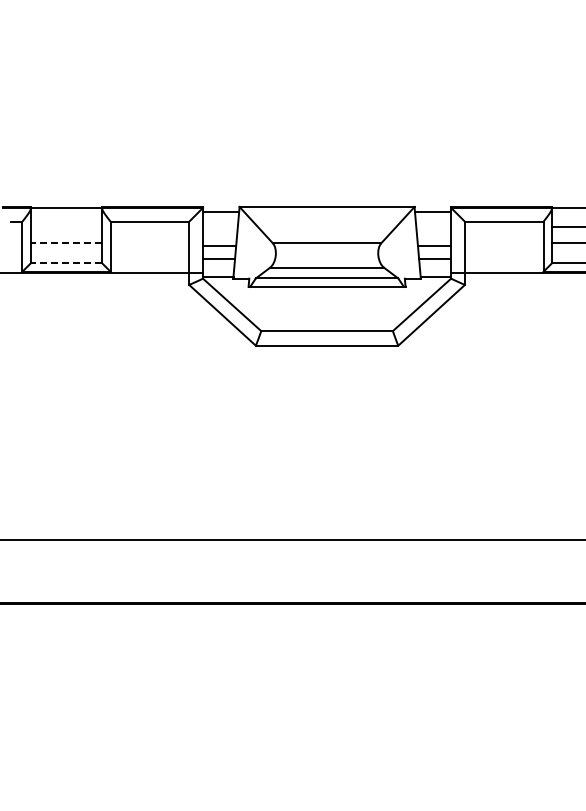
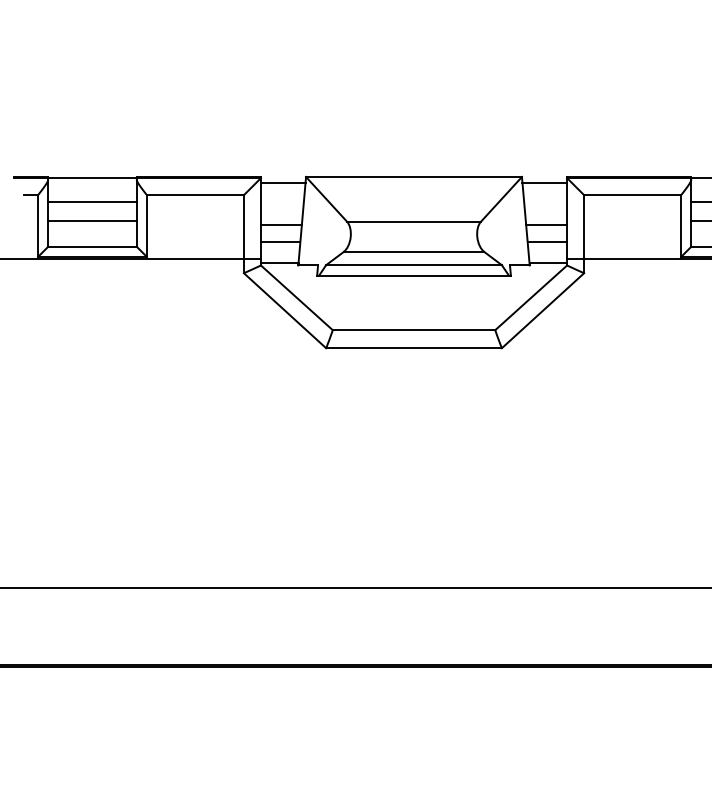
line: (66, 226) -> (92, 201), added
line: (66, 242) -> (92, 220), dashed -> solid
line: (66, 263) -> (92, 246), dashed -> solid

